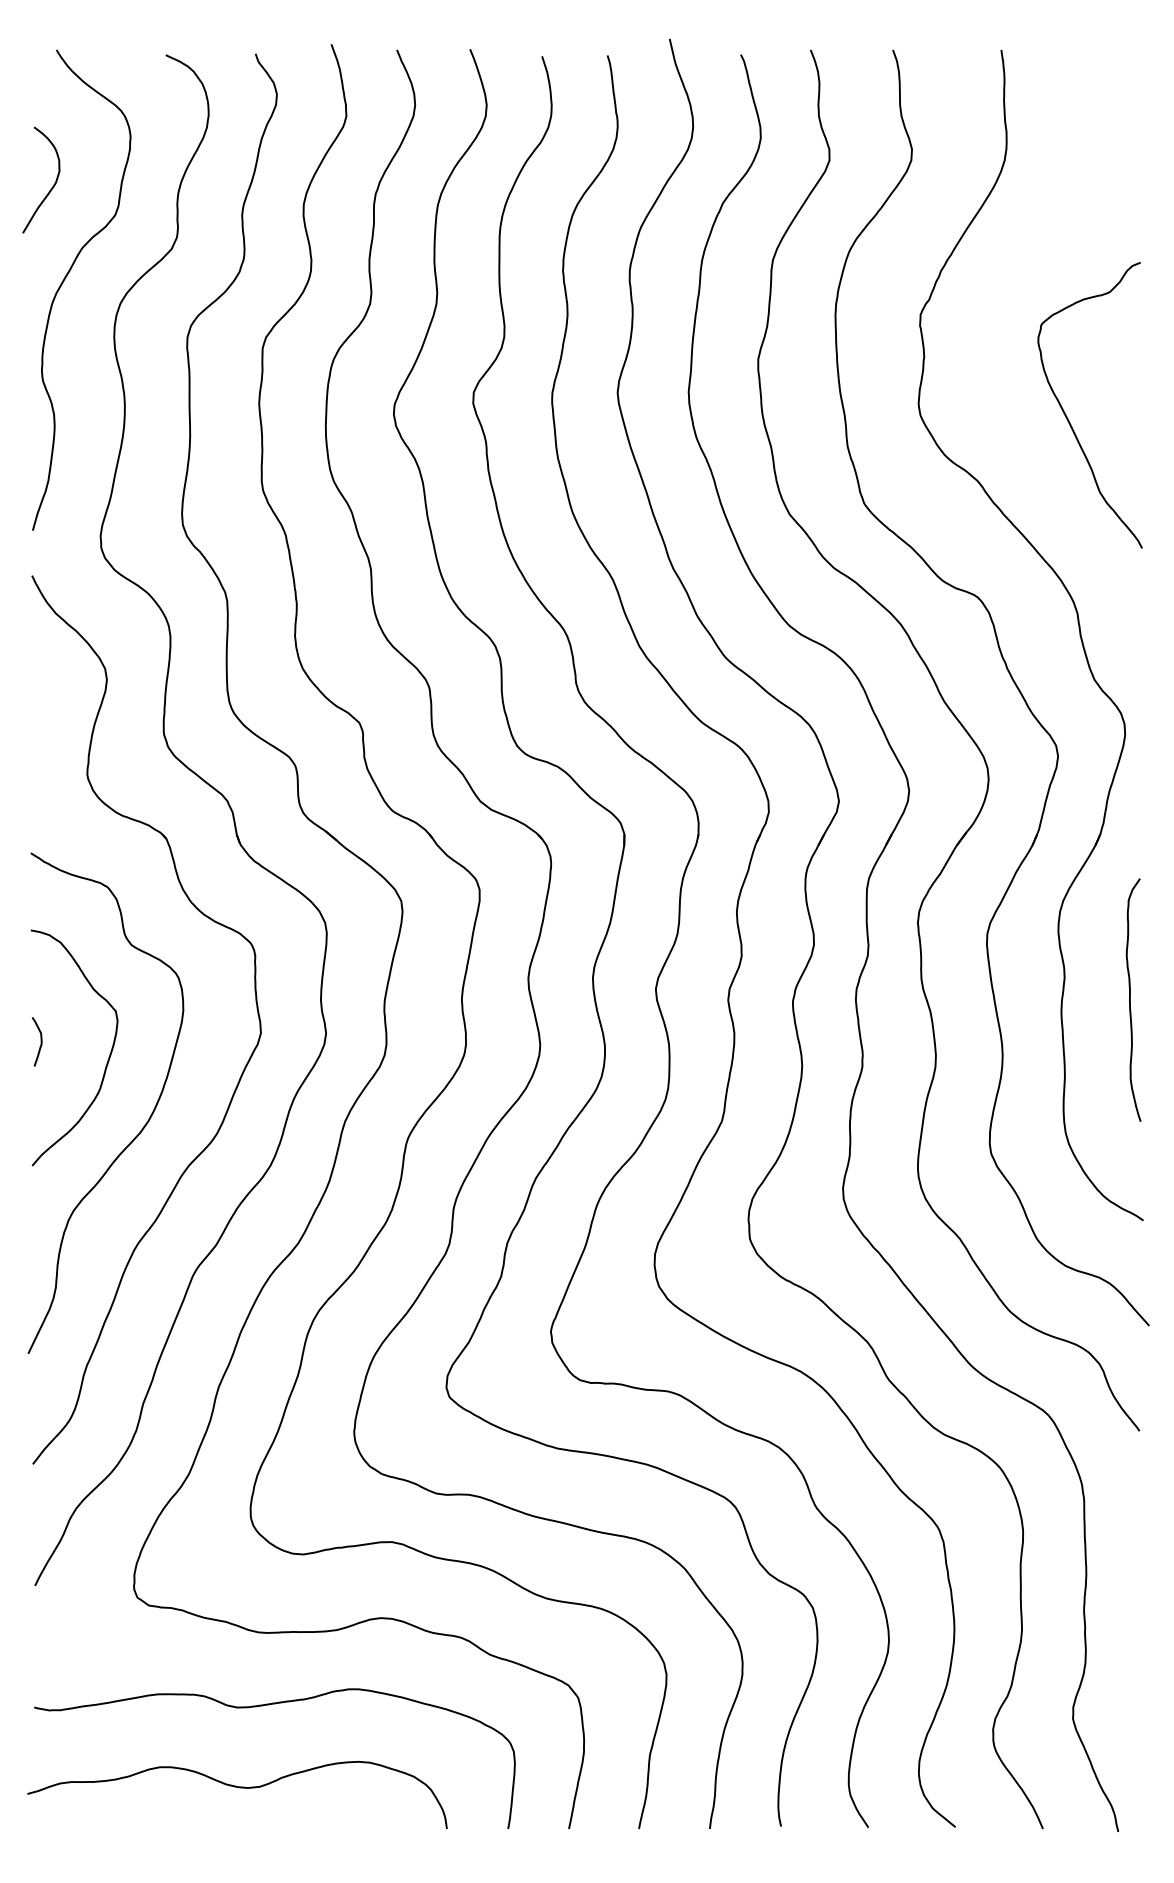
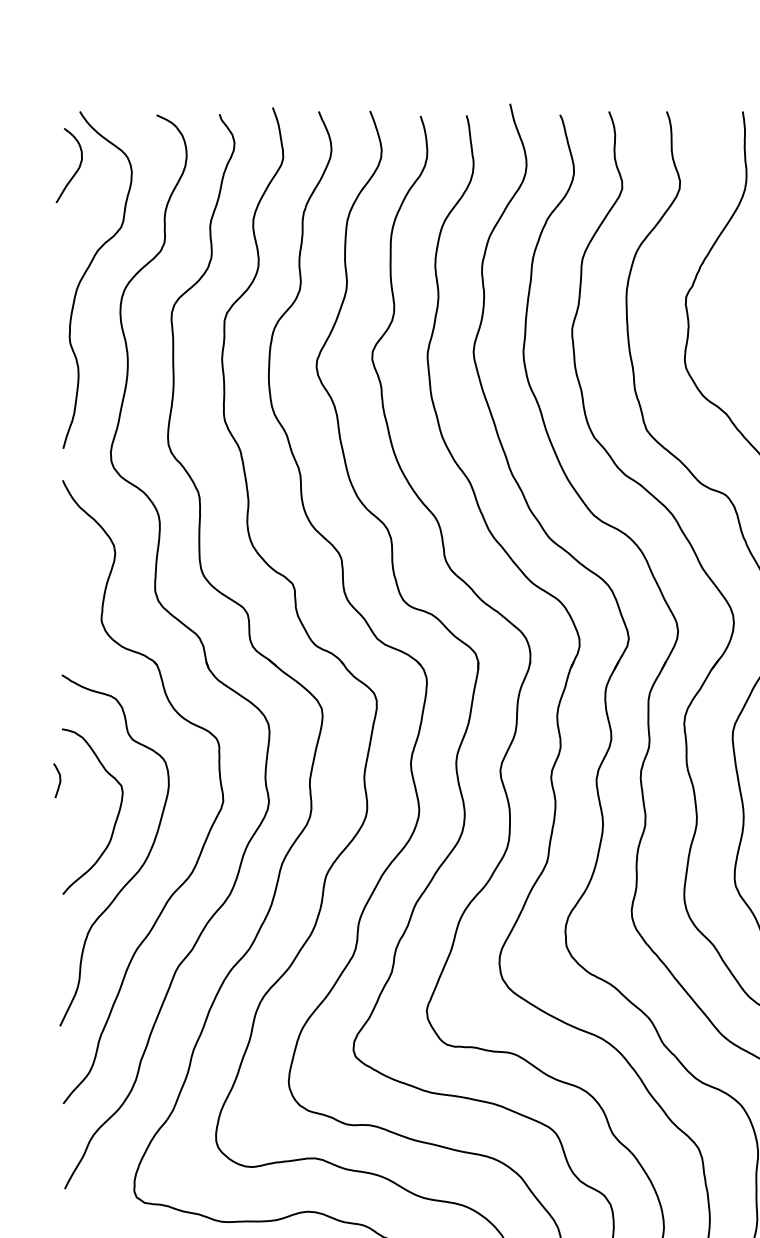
curve: (51, 187) -> (76, 170), moved
curve: (40, 1041) -> (59, 780), moved

